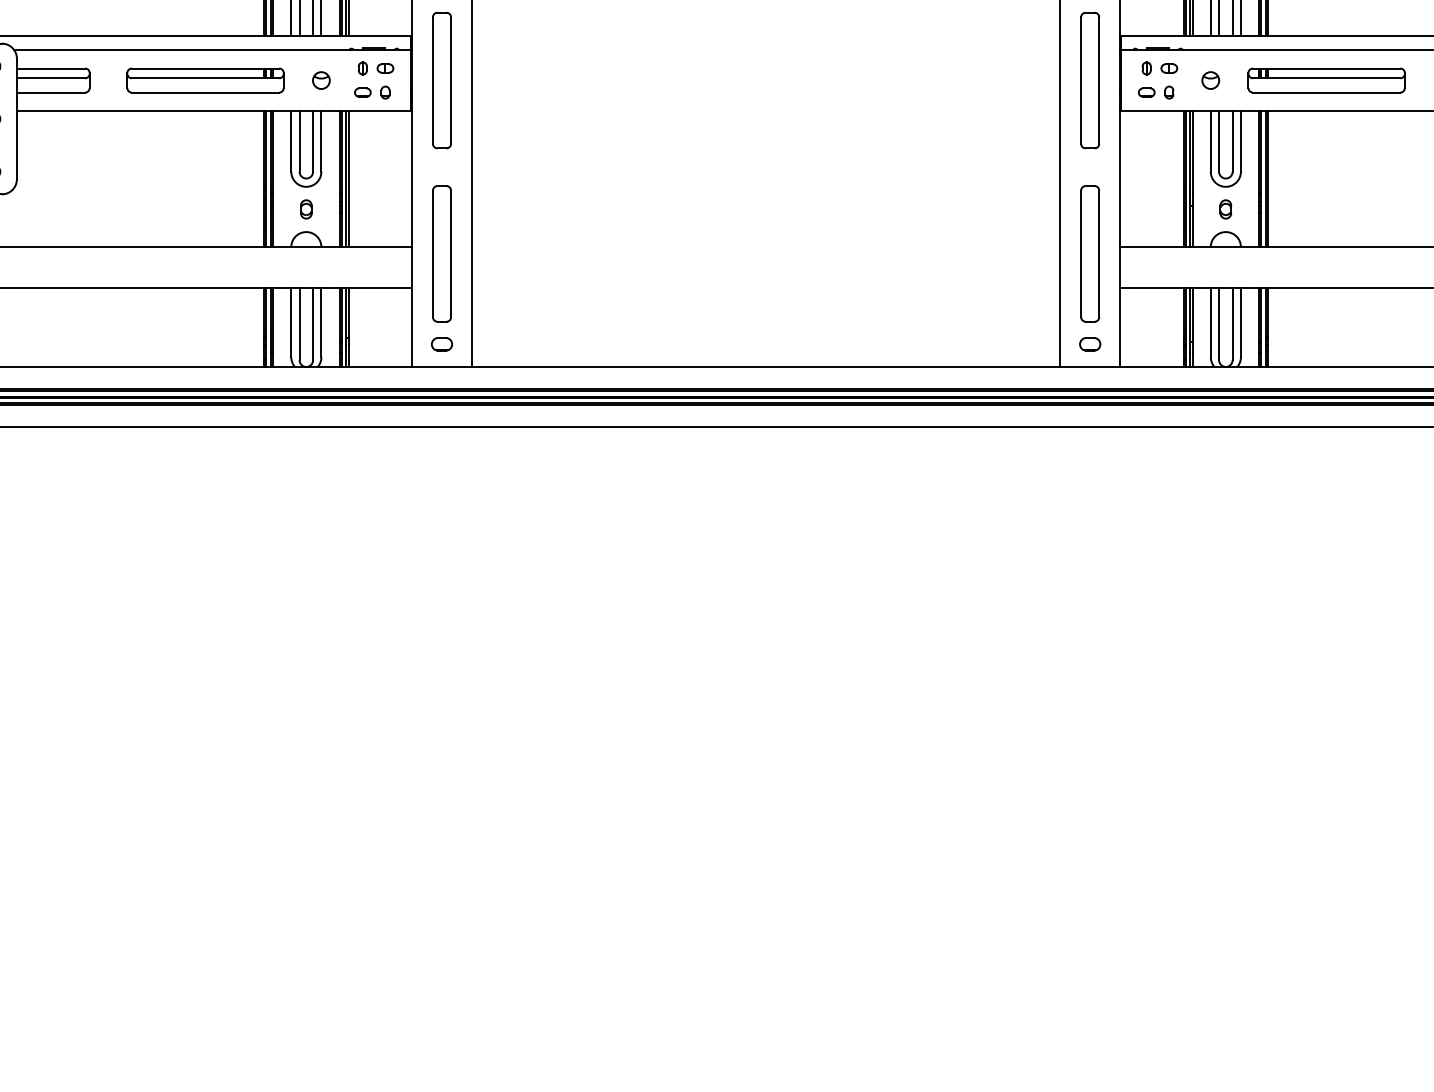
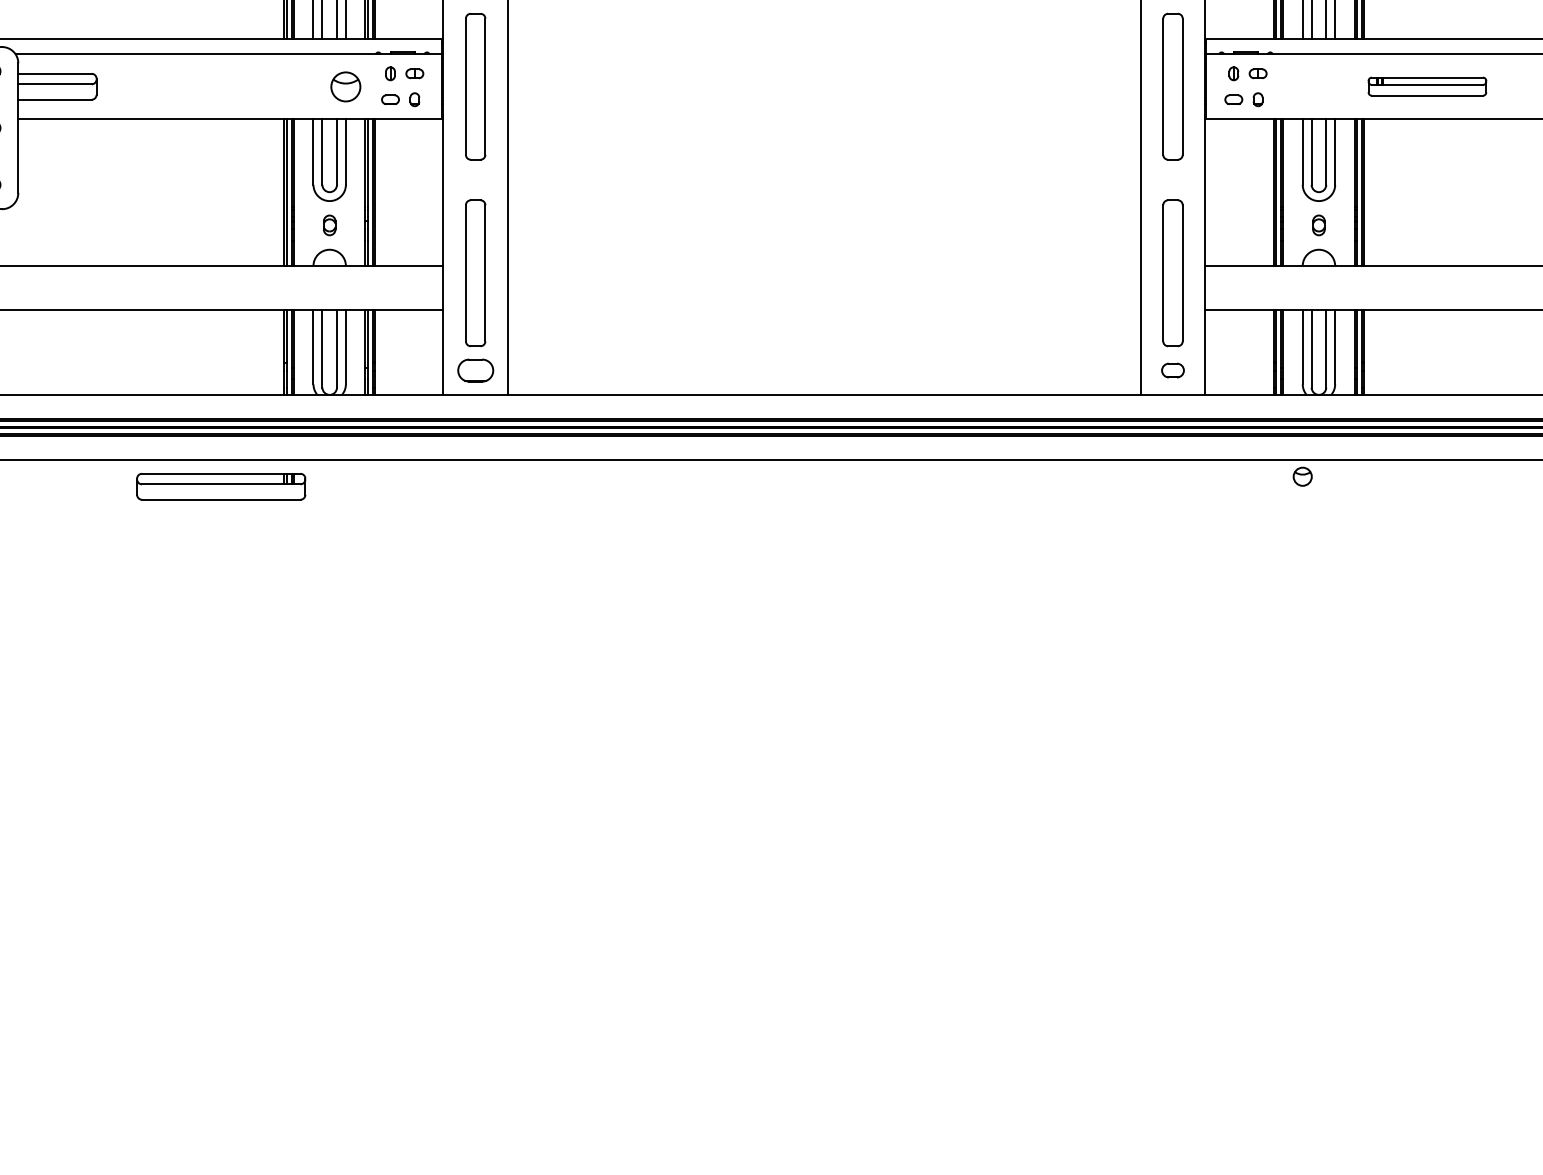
part: (205, 80) -> (221, 486), moved
part: (321, 80) -> (345, 86), size x1.6
part: (1210, 80) -> (1302, 476), moved
part: (1326, 80) -> (1427, 86), size x0.7
part: (441, 344) -> (475, 370), size x1.6

